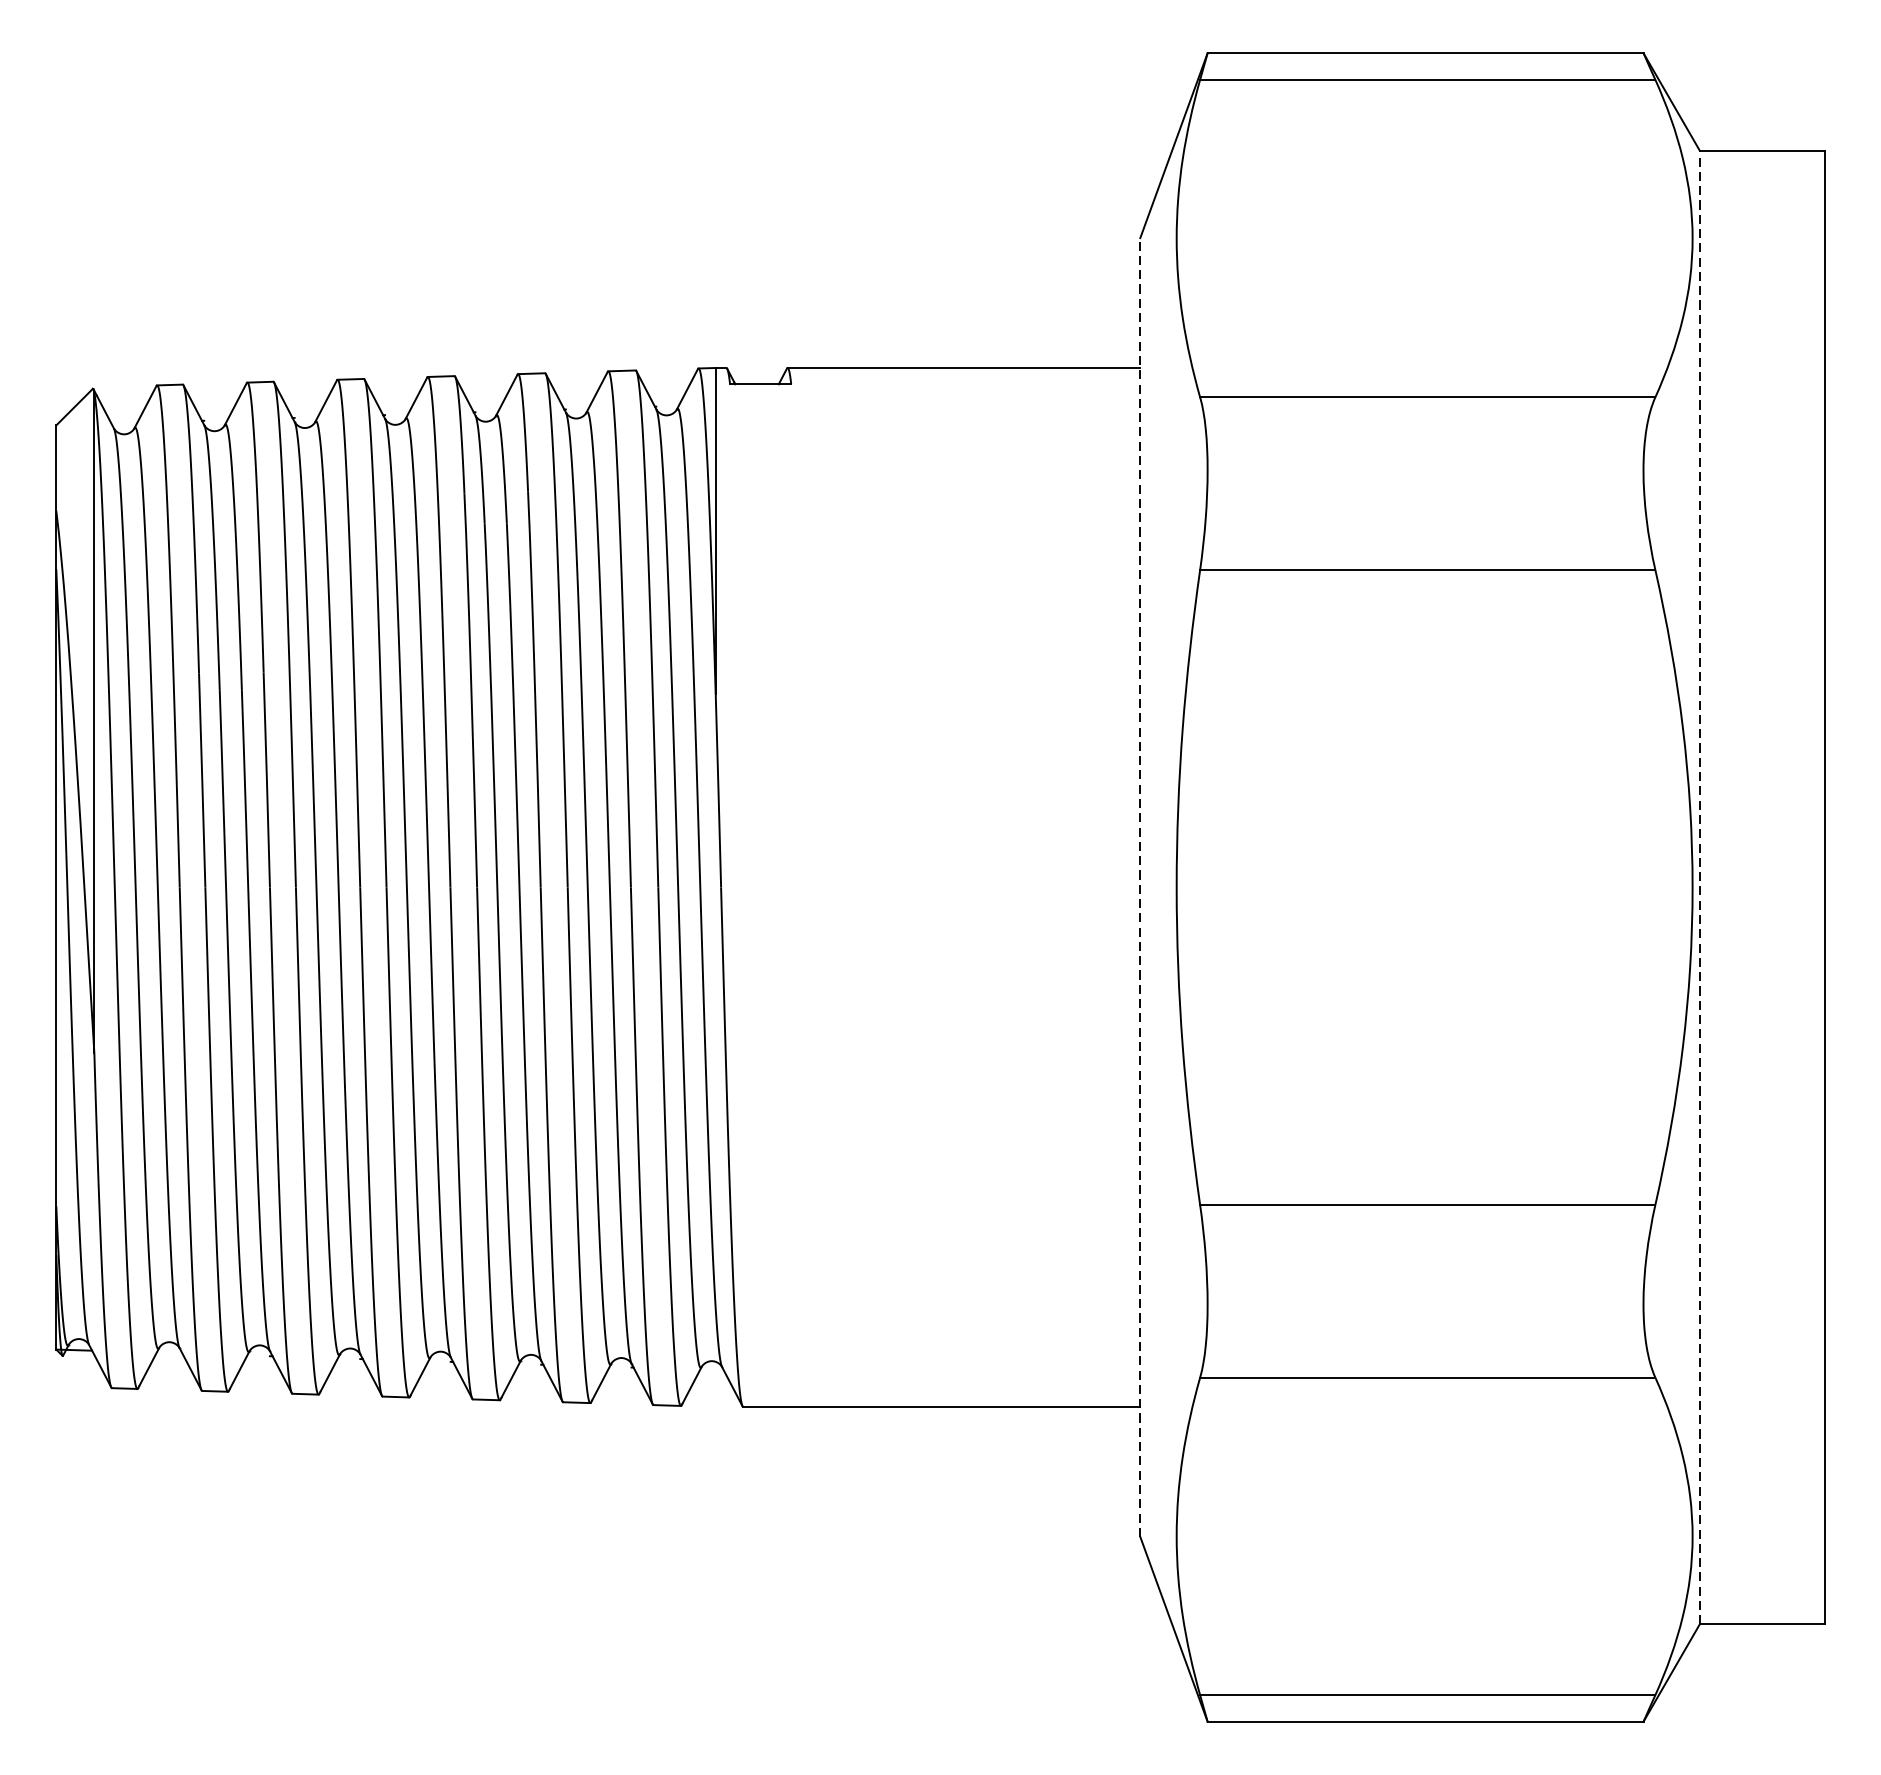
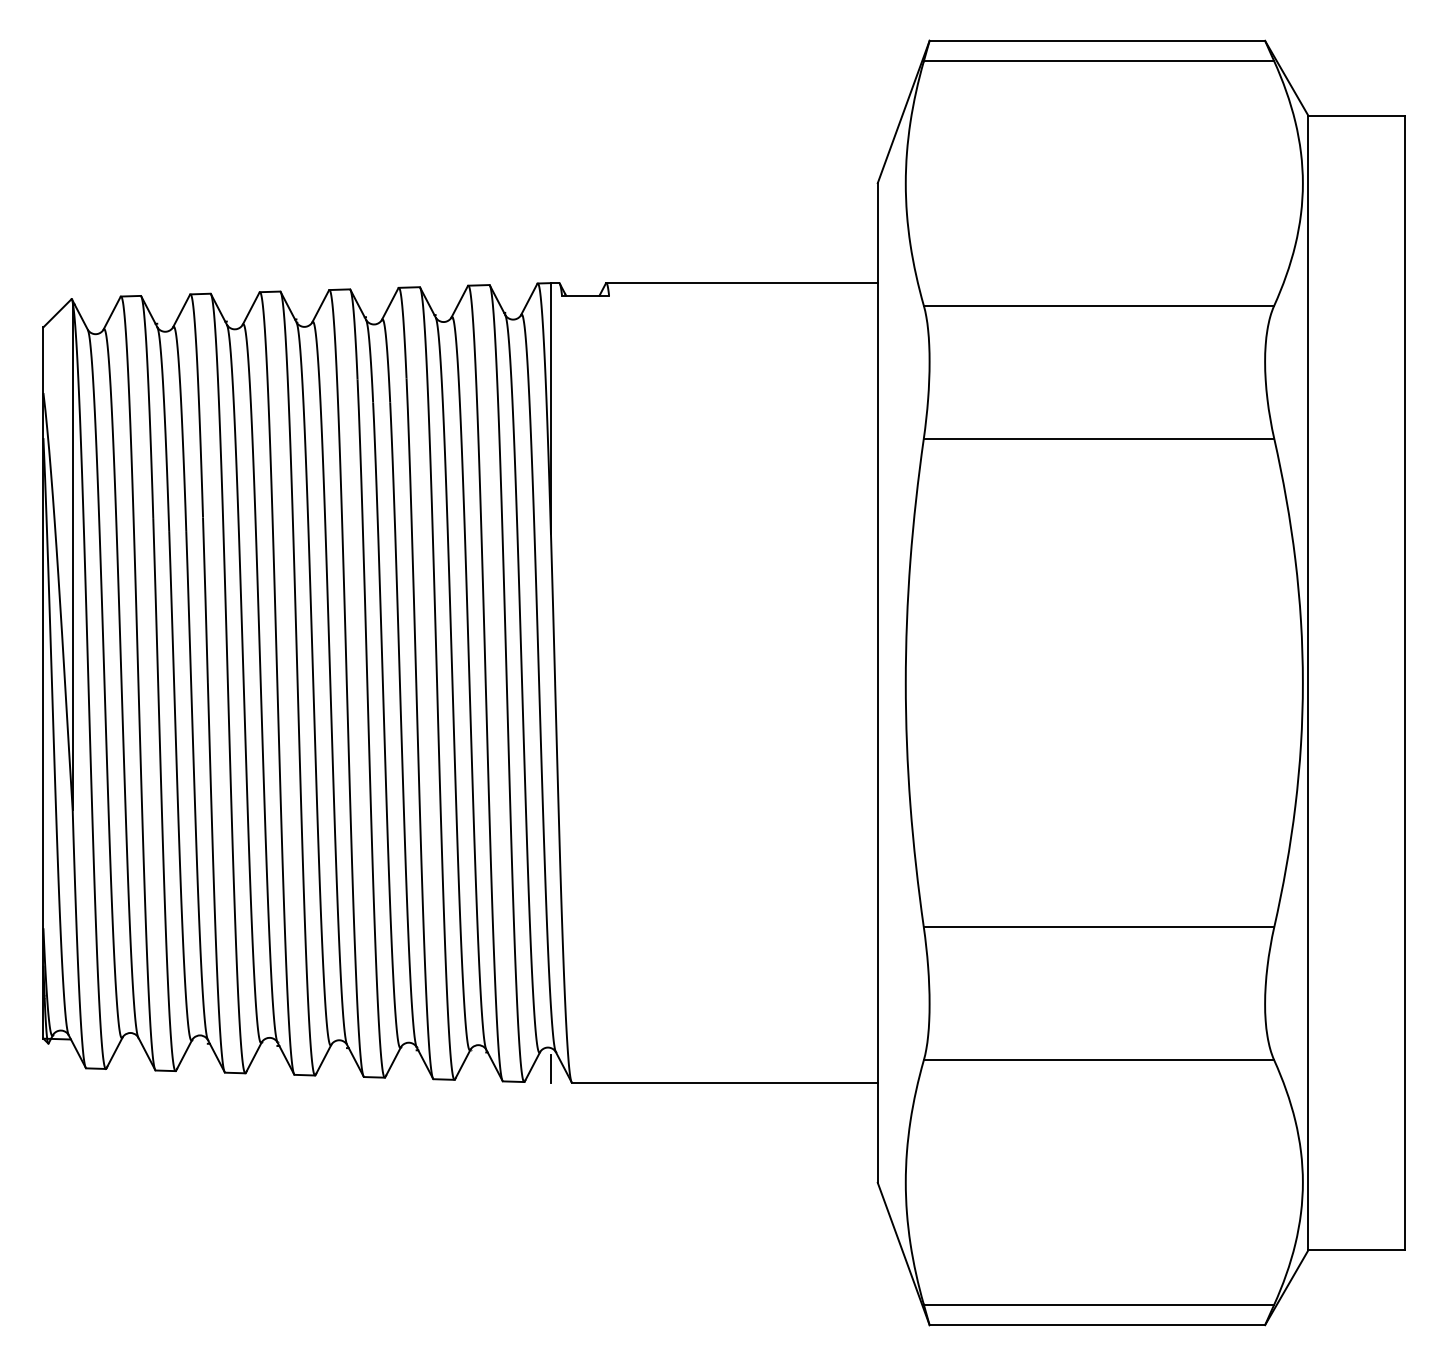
line: (1699, 886) -> (1308, 682), dashed -> solid
line: (1139, 888) -> (877, 683), dashed -> solid
line: (715, 1388) -> (550, 1068), added

